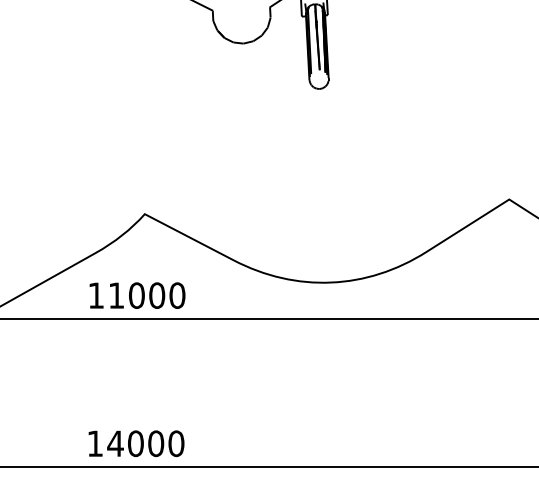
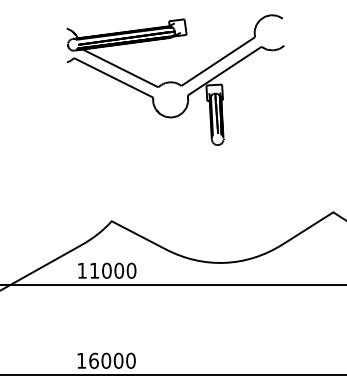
text: (114, 443) -> (93, 360), 14000 -> 16000

